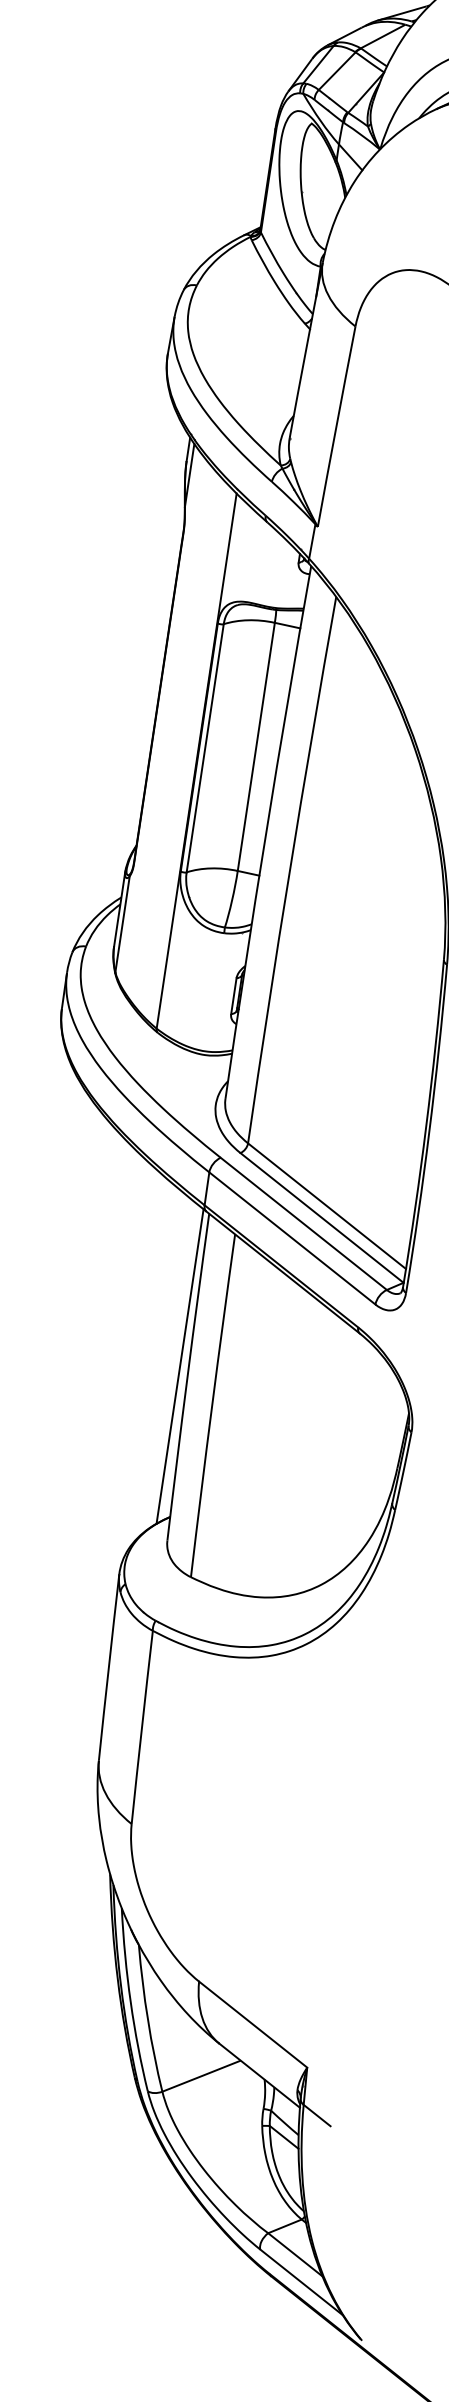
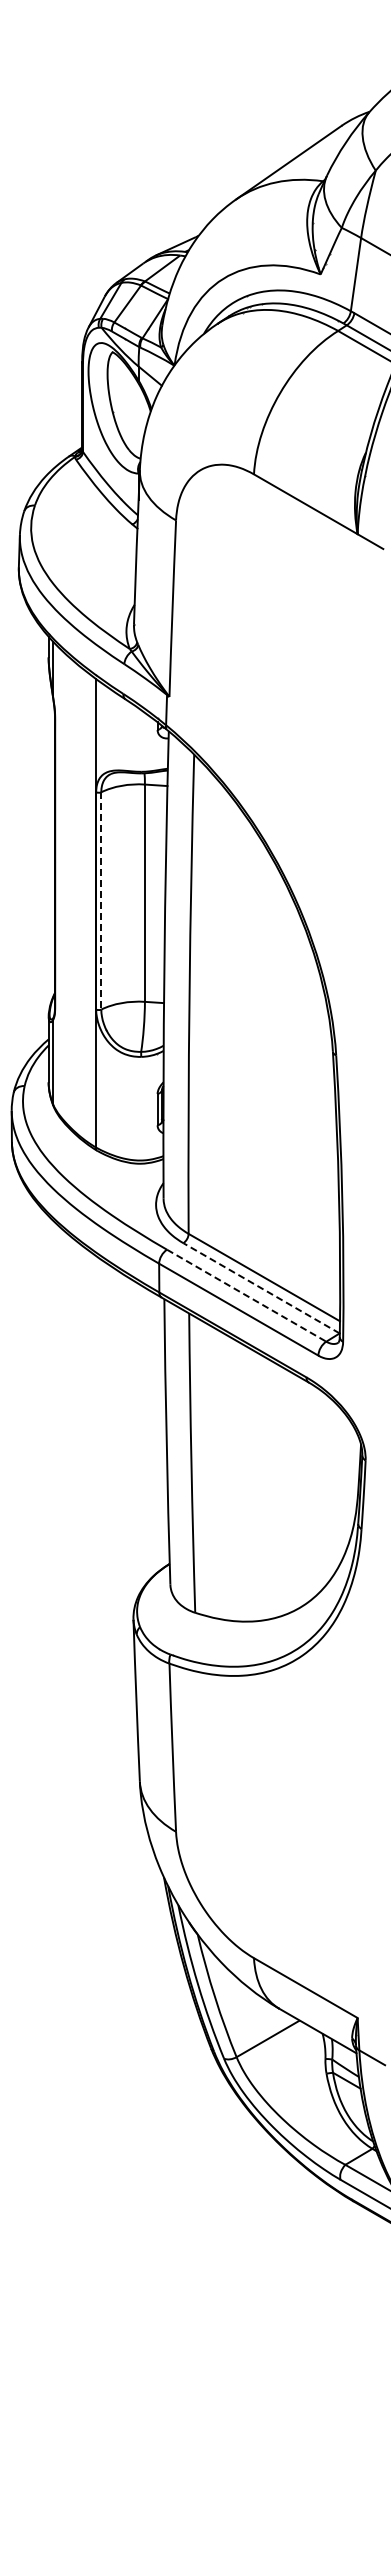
line: (205, 747) -> (101, 900), solid -> dashed
line: (321, 1218) -> (261, 1288), solid -> dashed
line: (303, 1223) -> (246, 1295), solid -> dashed
line: (179, 1366) -> (158, 1433), removed

